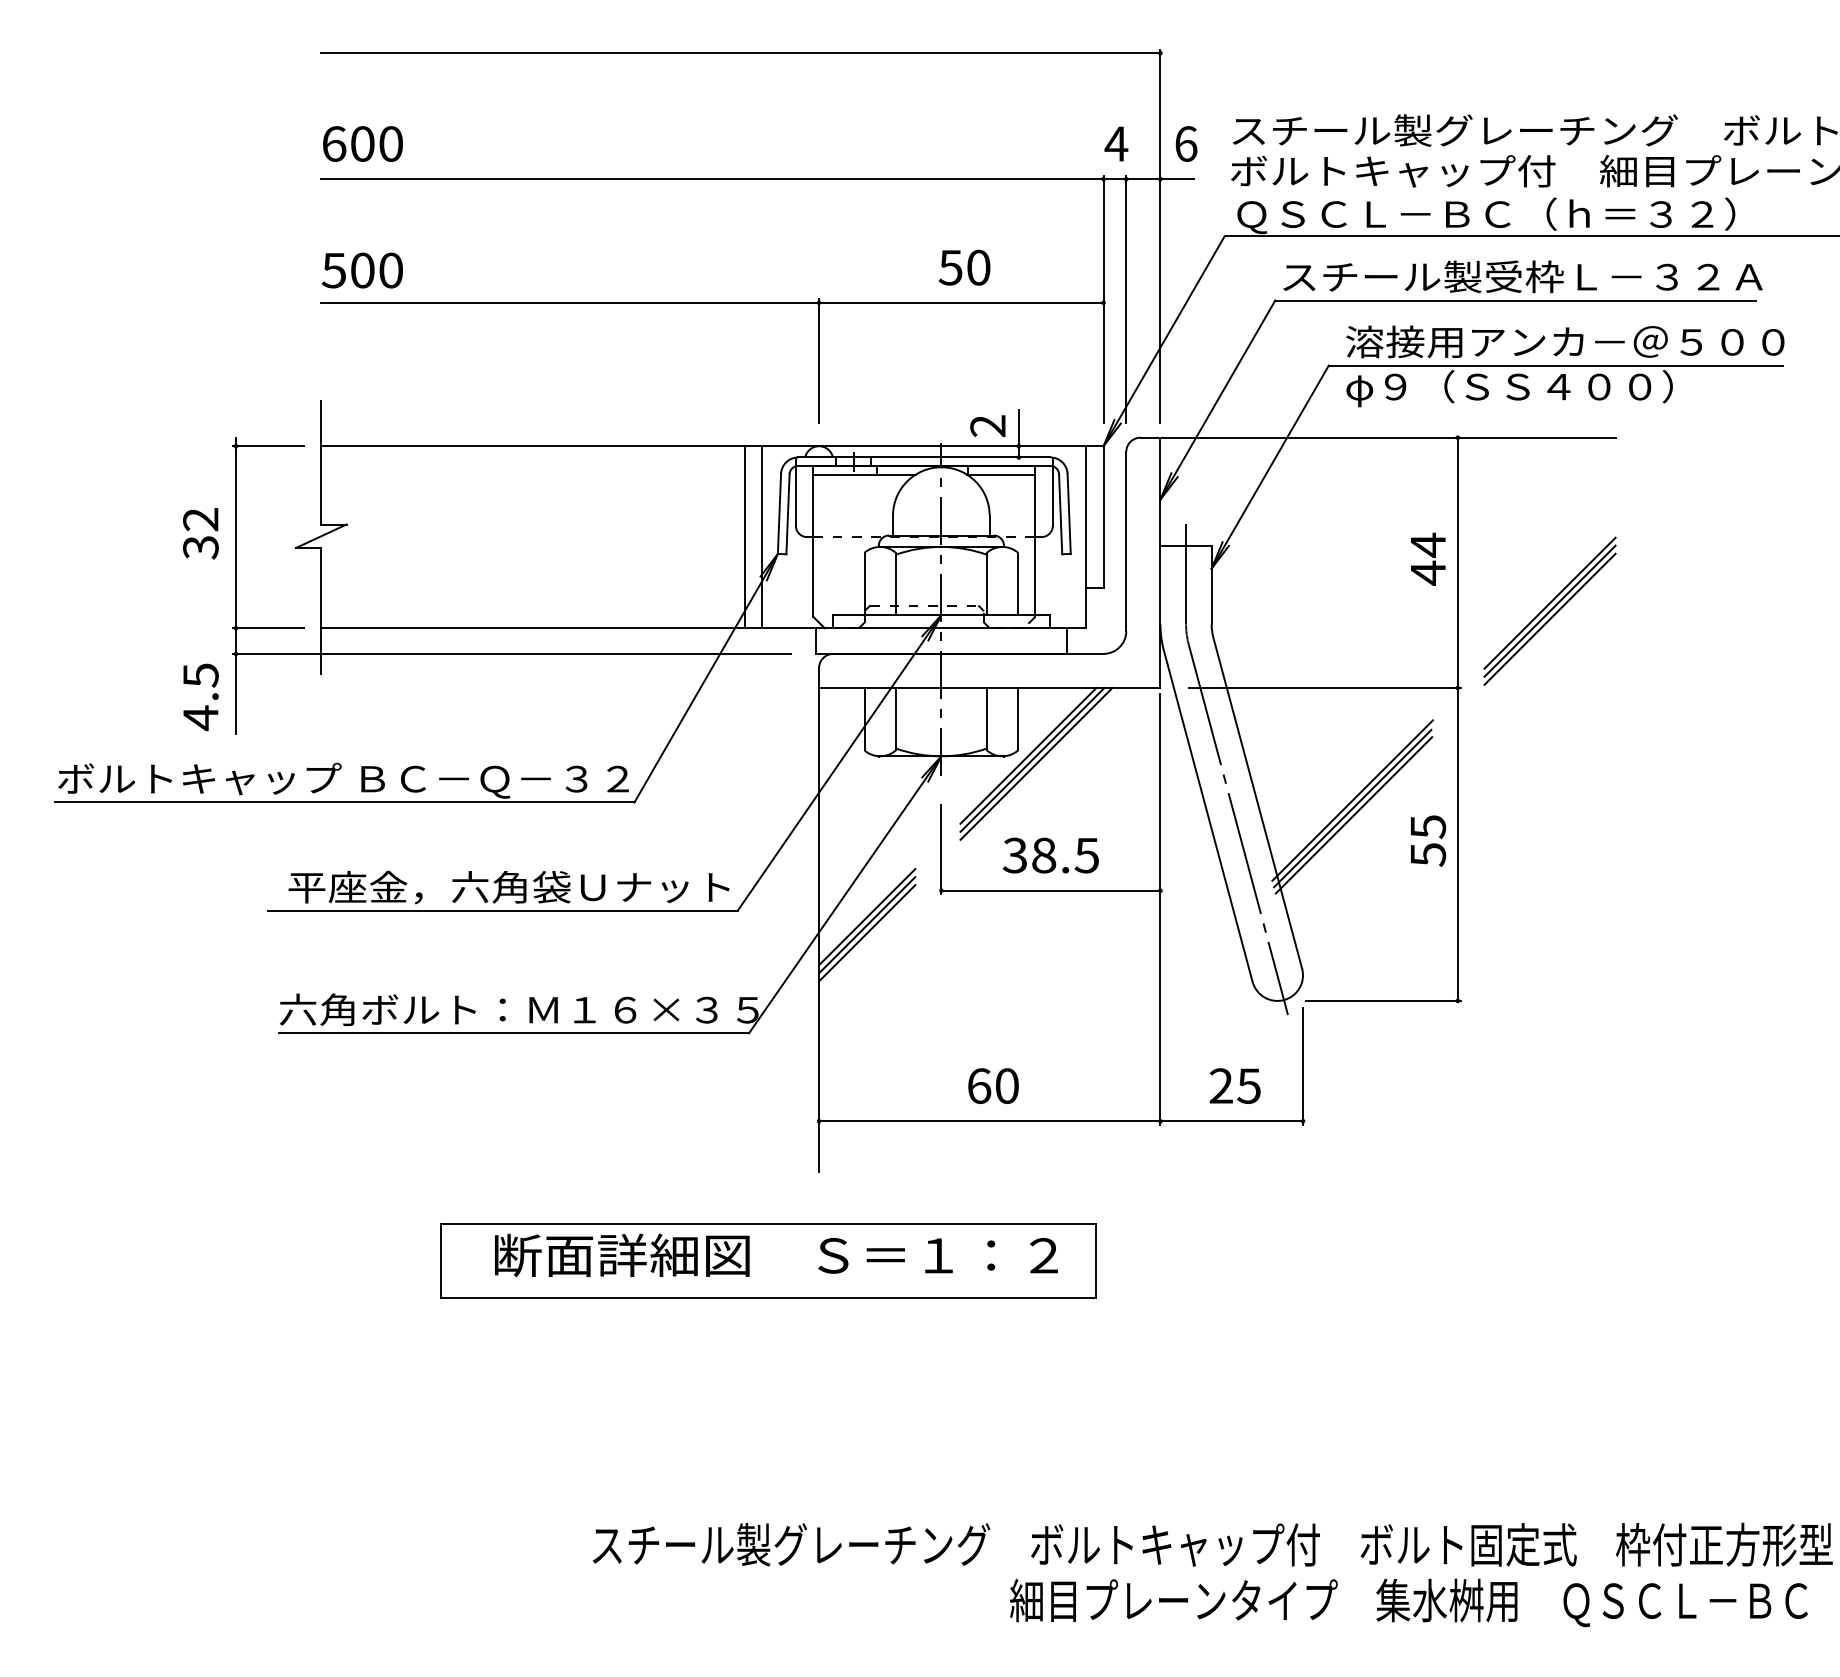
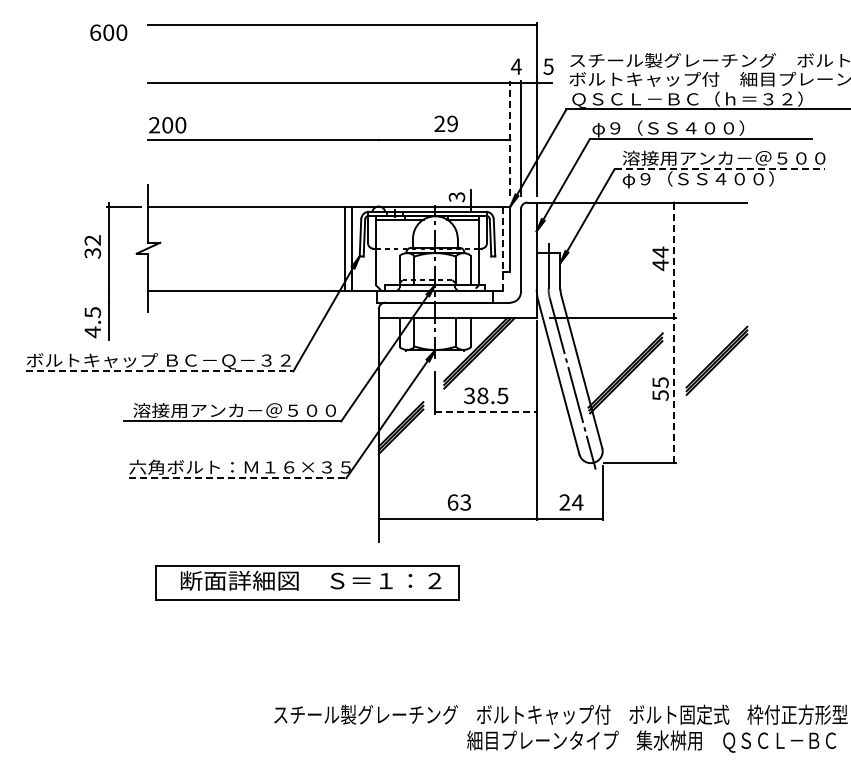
text: (362, 143) -> (108, 32), moved
text: (1185, 143) -> (548, 66), 6 -> 5
text: (963, 266) -> (445, 123), 50 -> 29
text: (332, 271) -> (153, 125), 500 -> 200
text: (1520, 277) -> (703, 128), スチール製受枠Ｌ－３２Ａ -> φ９（ＳＳ４００）
line: (1103, 299) -> (510, 138), solid -> dashed
line: (818, 359) -> (378, 166), removed
line: (1557, 366) -> (720, 169), solid -> dashed
text: (989, 426) -> (457, 197), 2 -> 3
line: (1086, 539) -> (502, 249), solid -> dashed
part: (1549, 610) -> (716, 360), moved
line: (267, 627) -> (123, 290), removed
line: (511, 653) -> (236, 302), removed
line: (1458, 718) -> (674, 332), solid -> dashed
line: (345, 802) -> (159, 371), solid -> dashed
text: (509, 887) -> (235, 410), 平座金，六角袋Ｕナット -> 溶接用アンカ－＠５００
line: (1051, 891) -> (486, 412), solid -> dashed
line: (513, 1034) -> (237, 478), solid -> dashed
text: (1006, 1086) -> (465, 502), 60 -> 63
text: (1248, 1086) -> (577, 502), 25 -> 24
part: (768, 1258) -> (307, 582), moved

